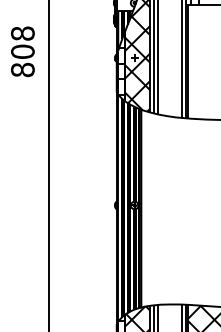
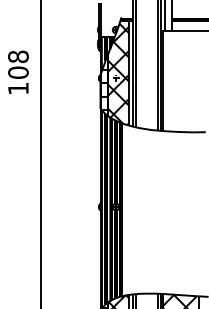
text: (22, 69) -> (18, 88), 808 -> 108

